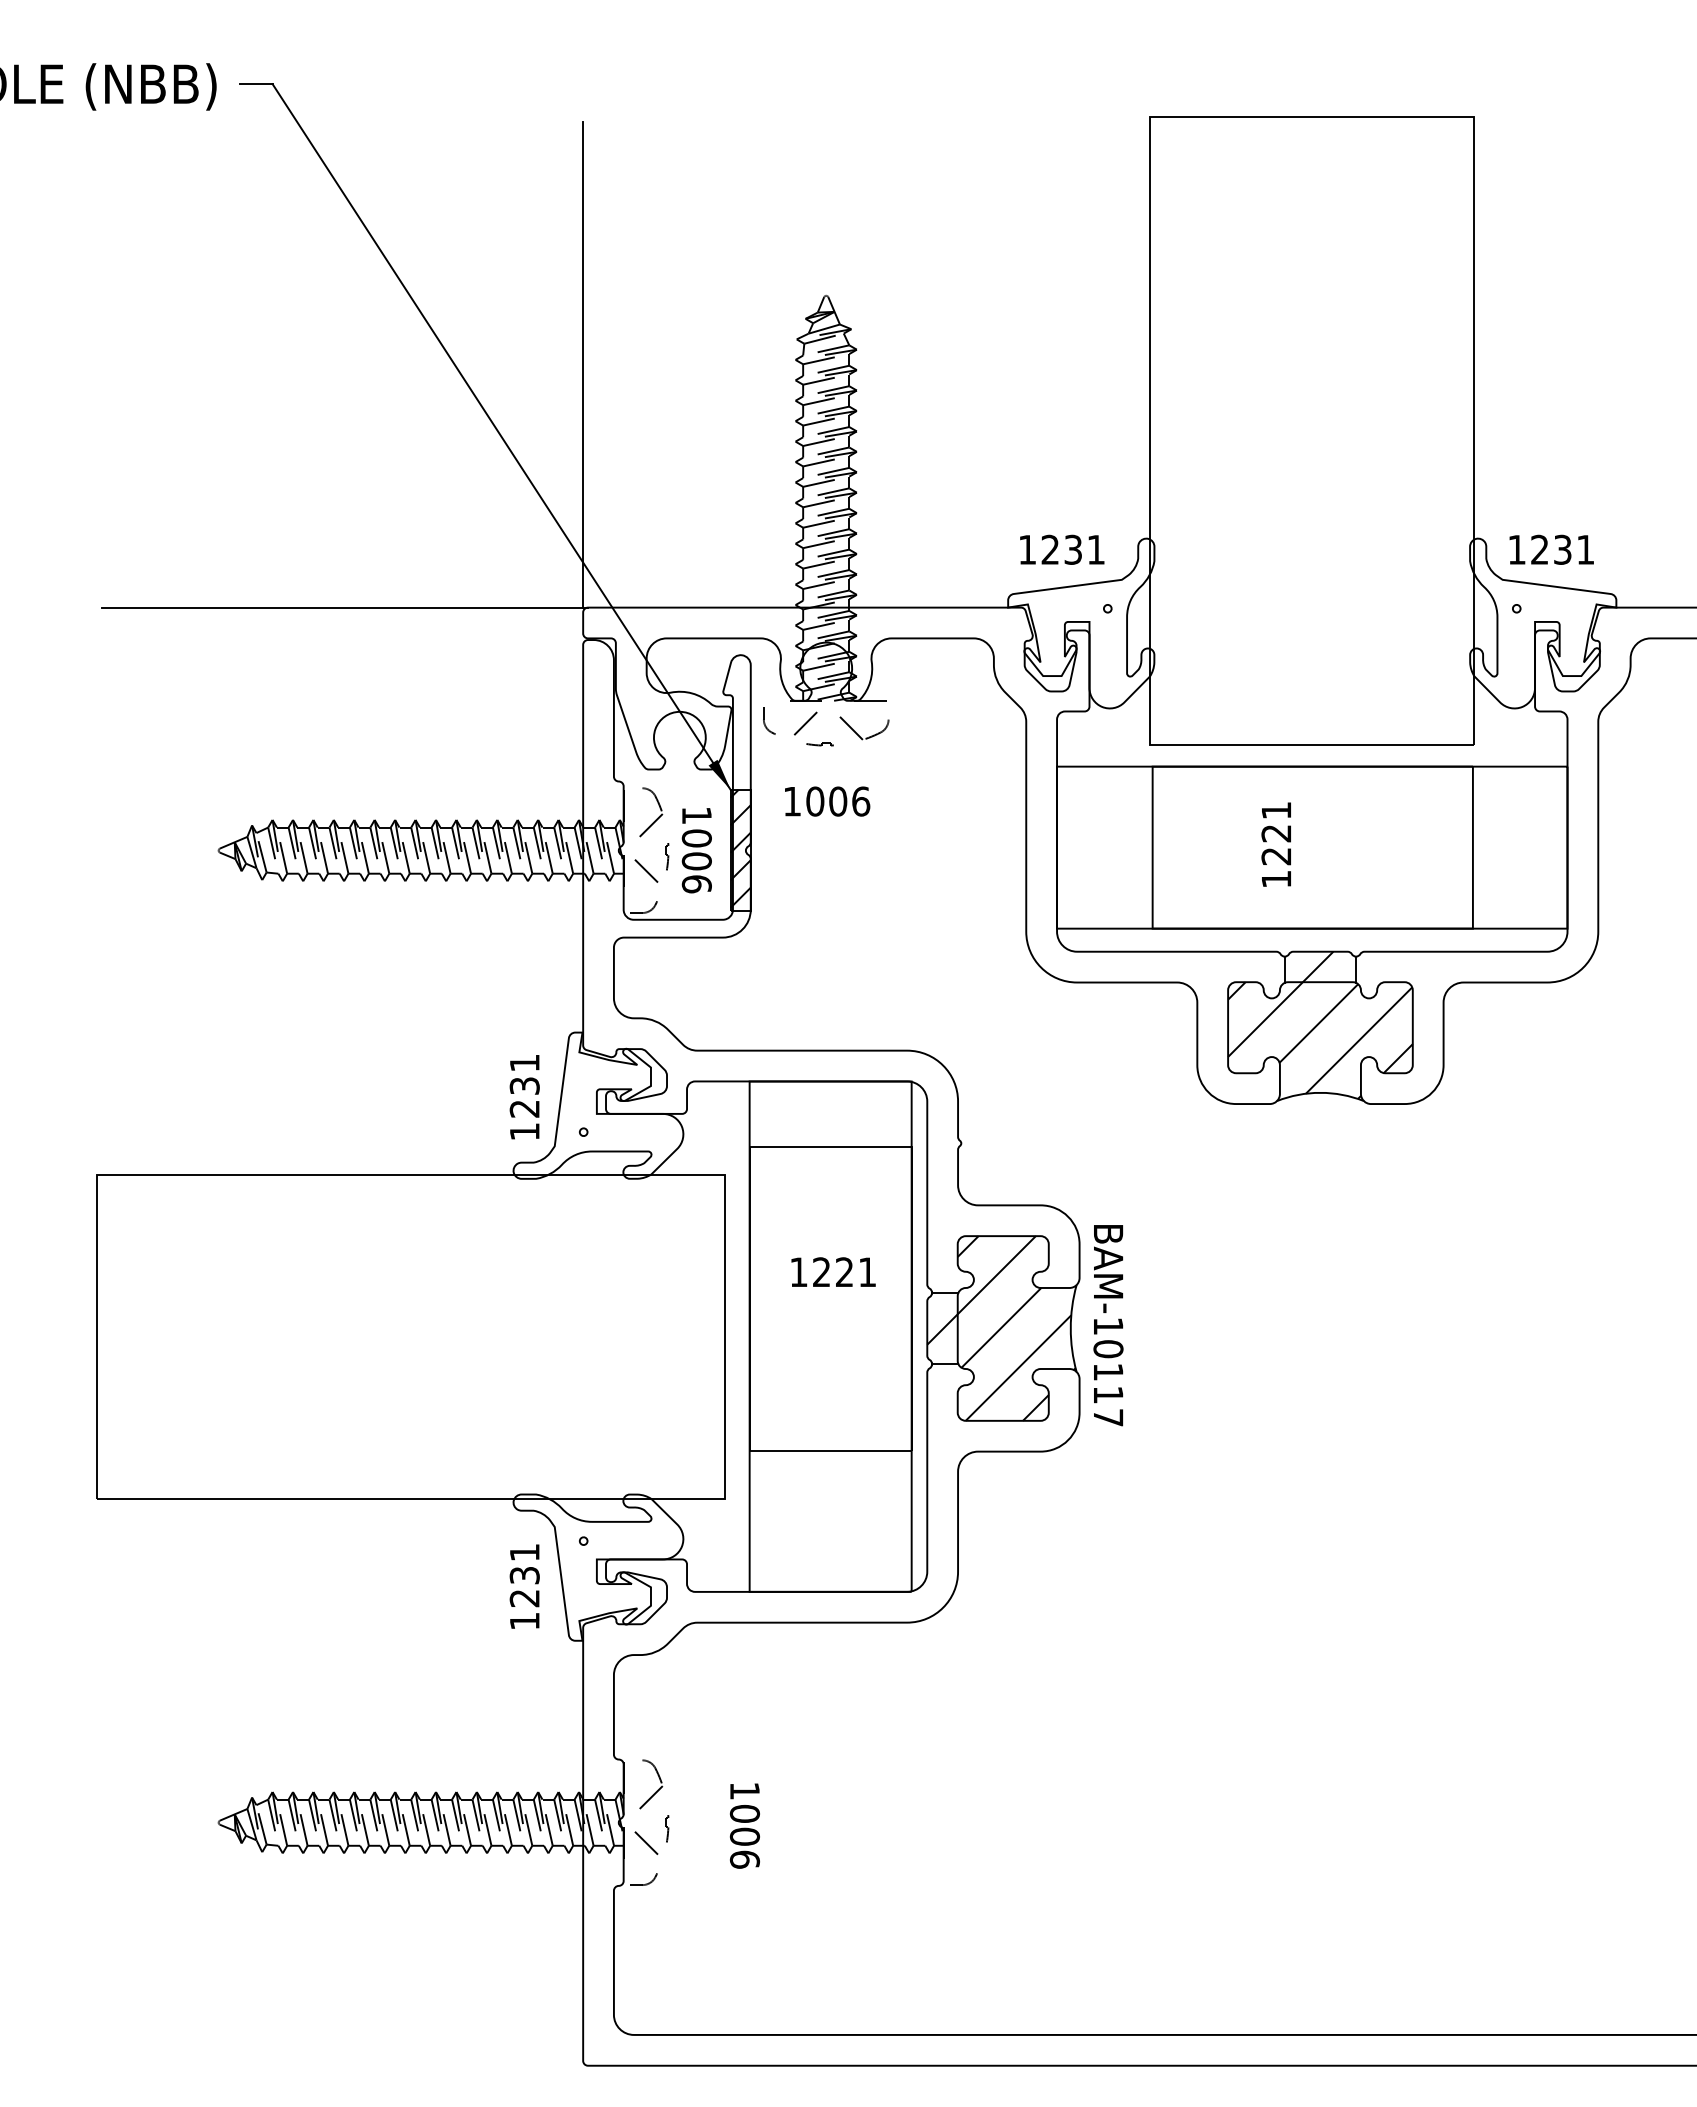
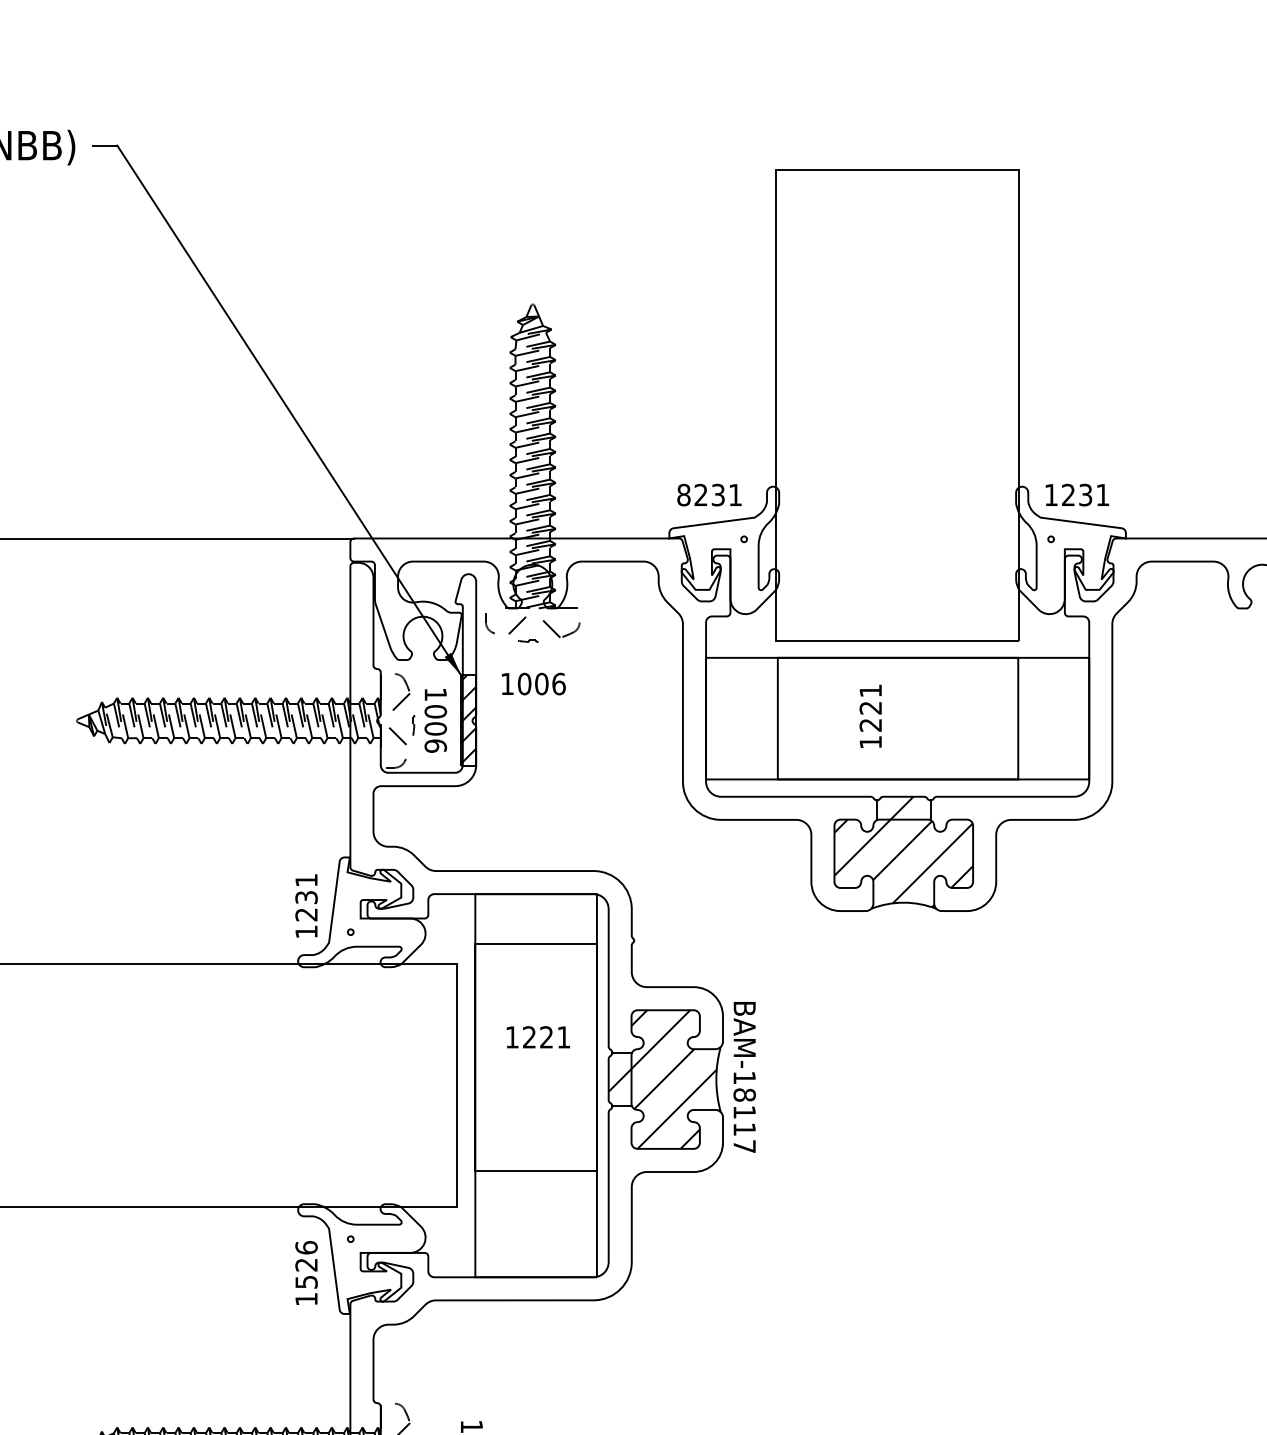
line: (583, 364) -> (350, 355), removed
text: (1027, 549) -> (683, 494), 1231 -> 8231
text: (1107, 1349) -> (743, 1095), BAM-10117 -> BAM-18117
text: (524, 1575) -> (306, 1264), 1231 -> 1526

